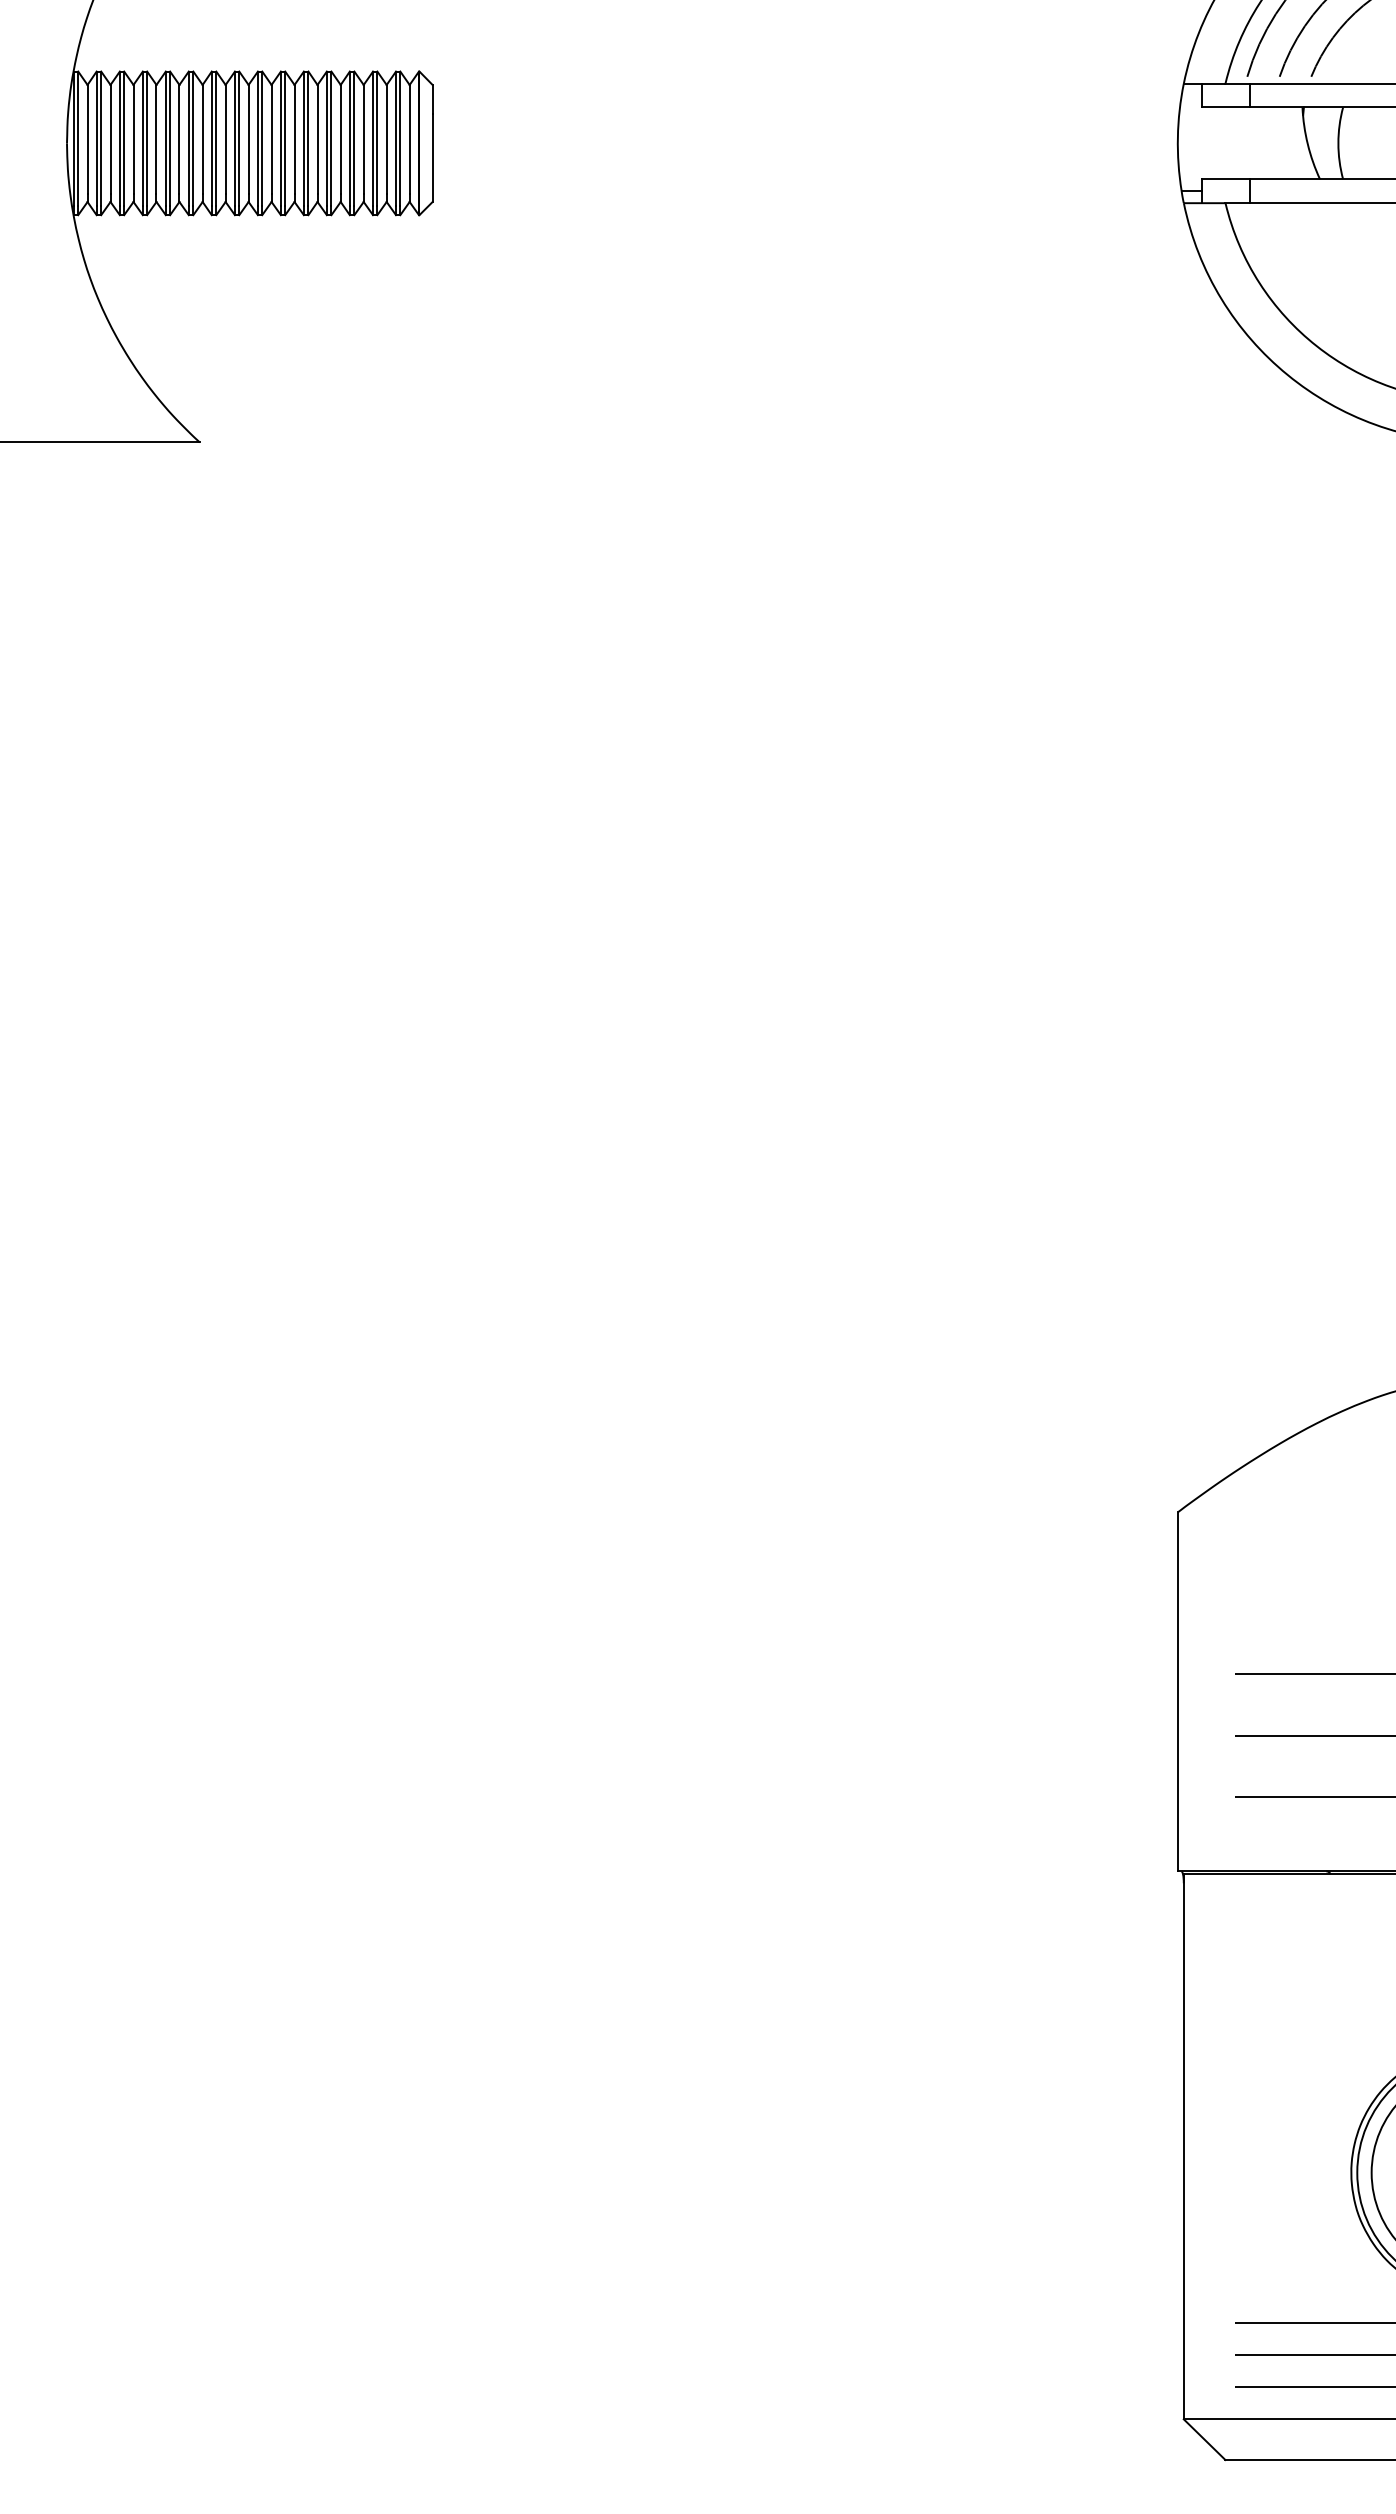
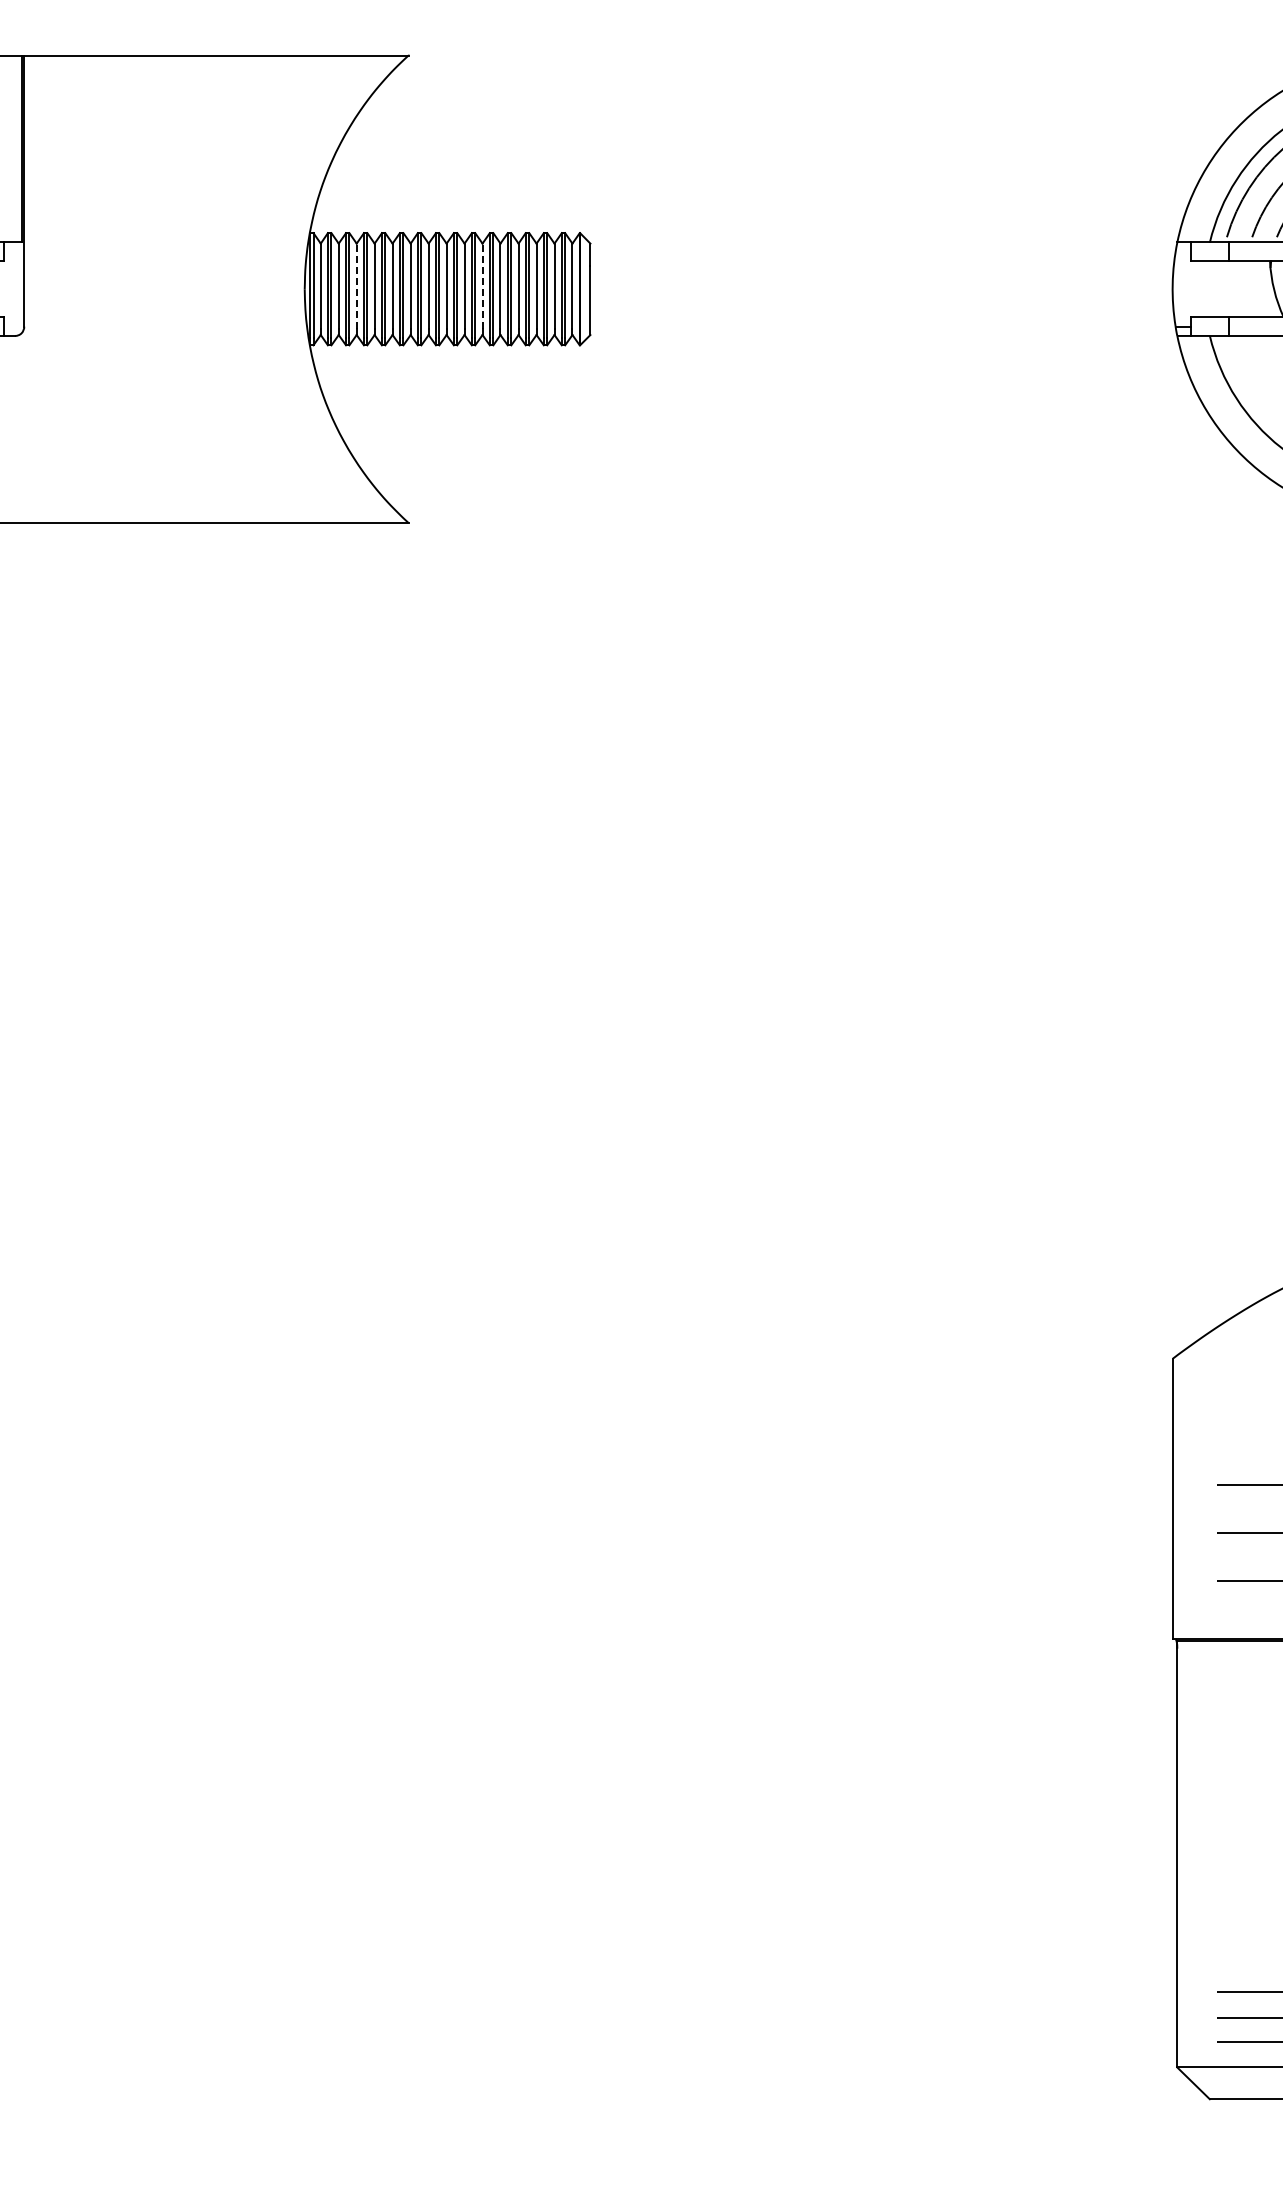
line: (133, 139) -> (356, 286), solid -> dashed
line: (294, 139) -> (482, 286), solid -> dashed

